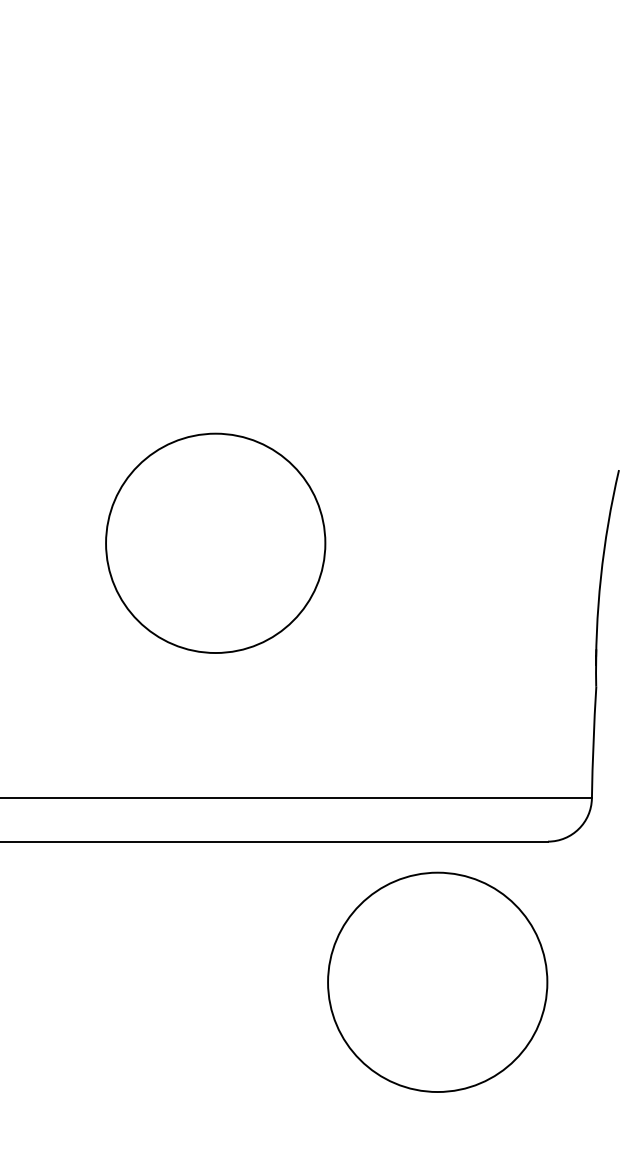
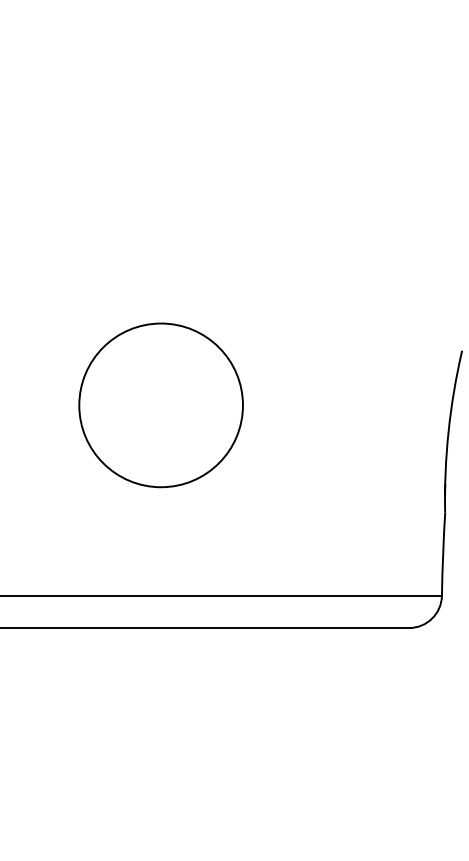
circle: (437, 981) -> (326, 732), removed

